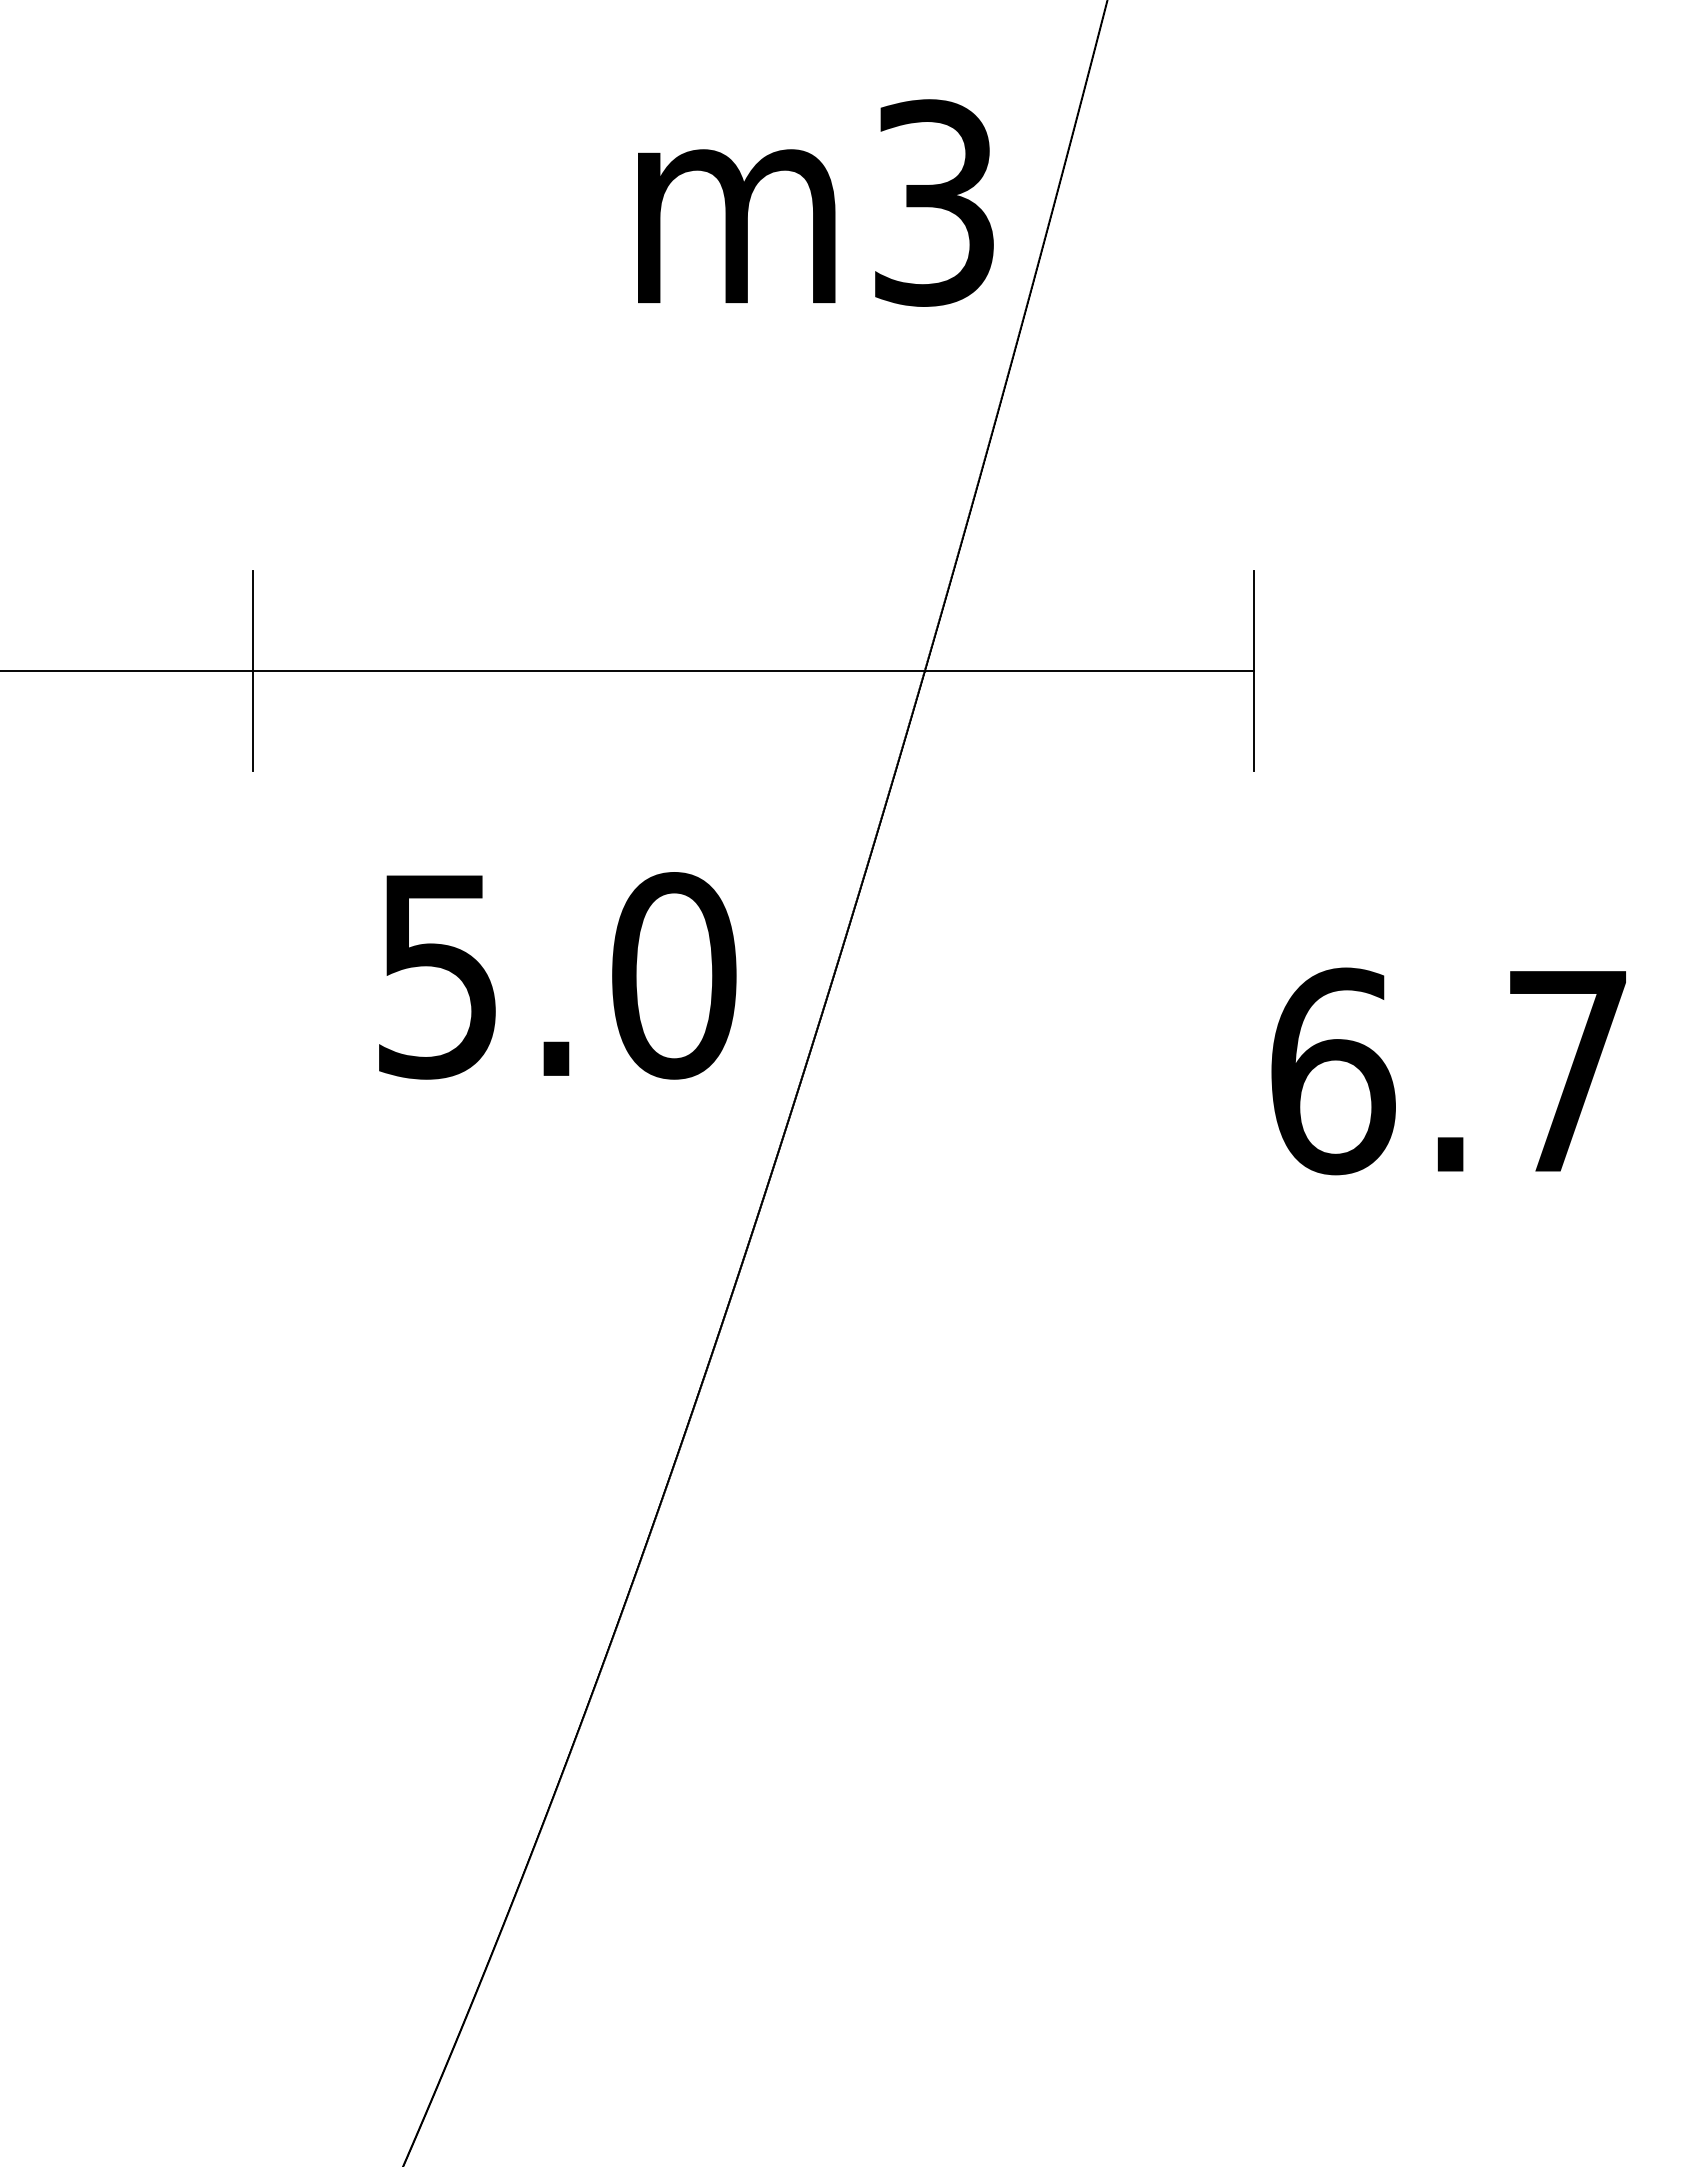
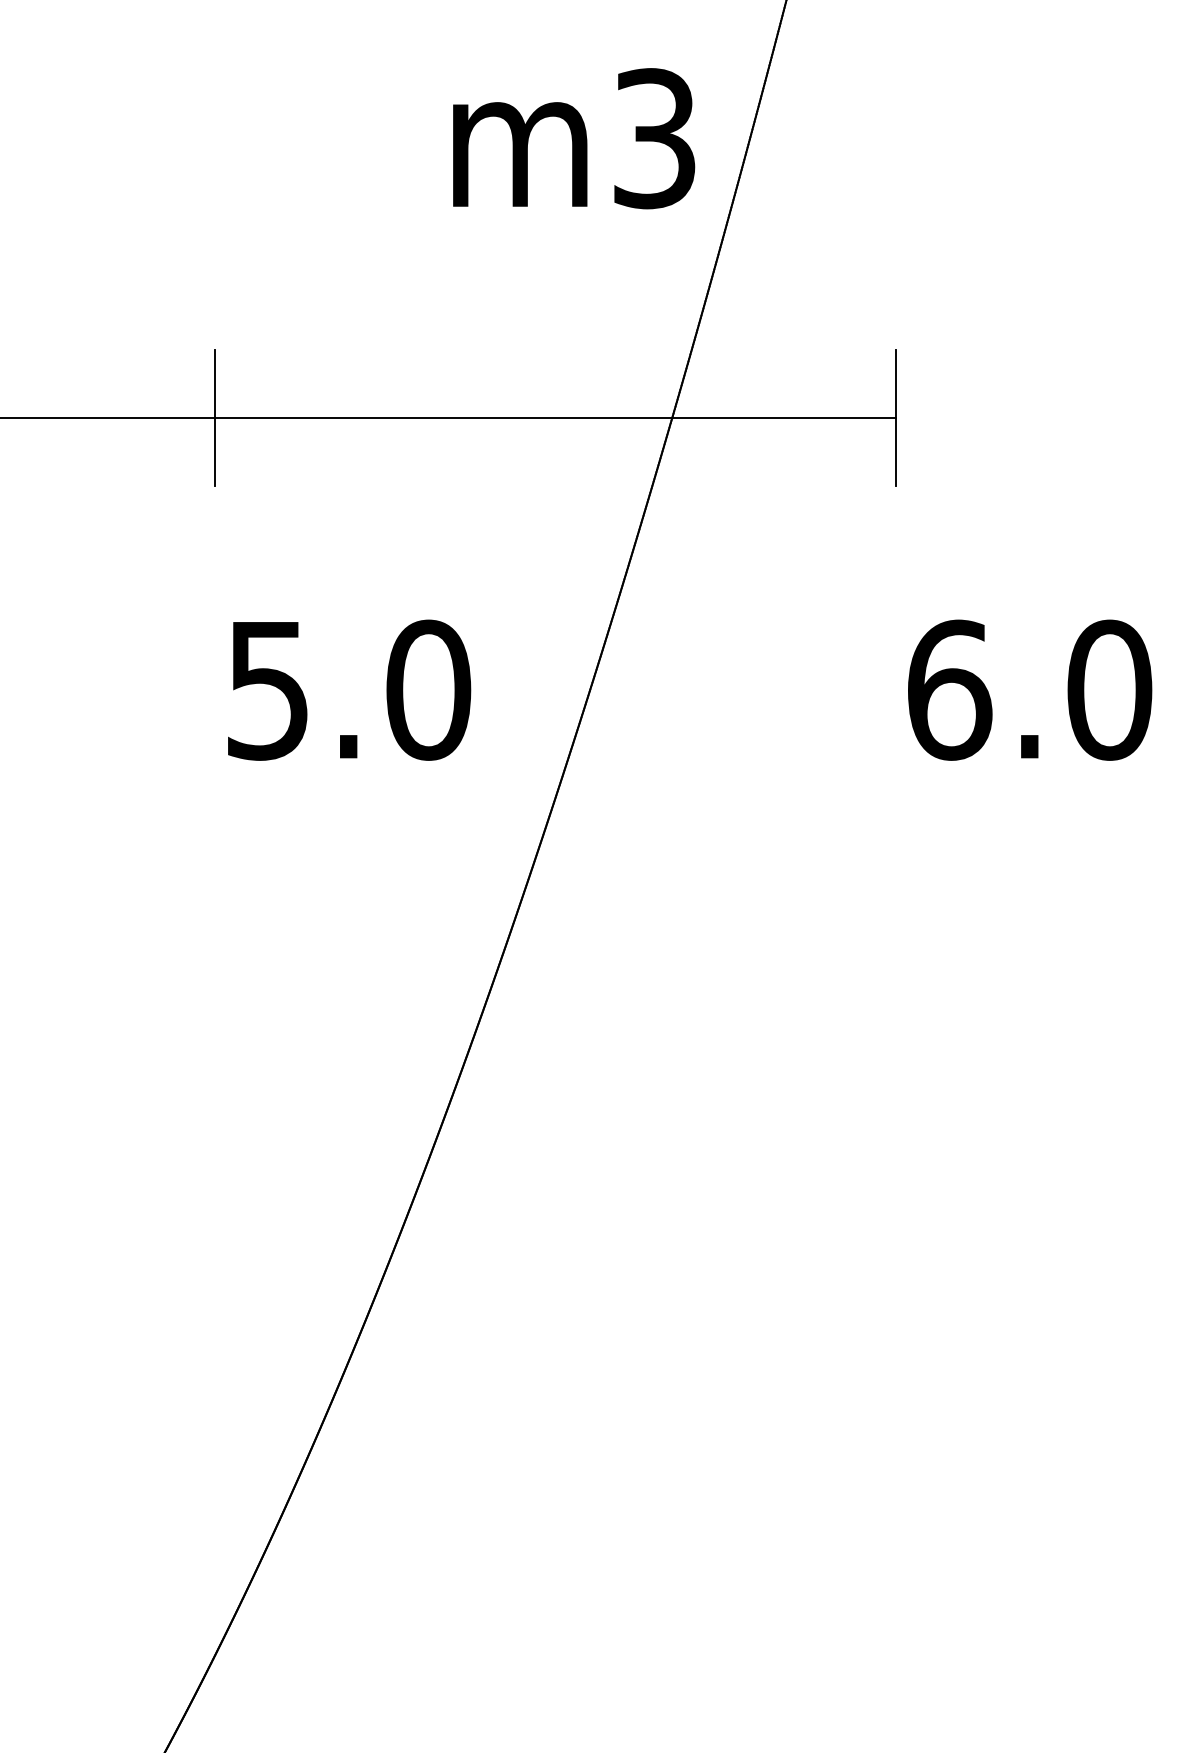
text: (816, 202) -> (574, 138), moved
text: (557, 974) -> (349, 689), moved
text: (1567, 1070) -> (1109, 689), 6.7 -> 6.0

